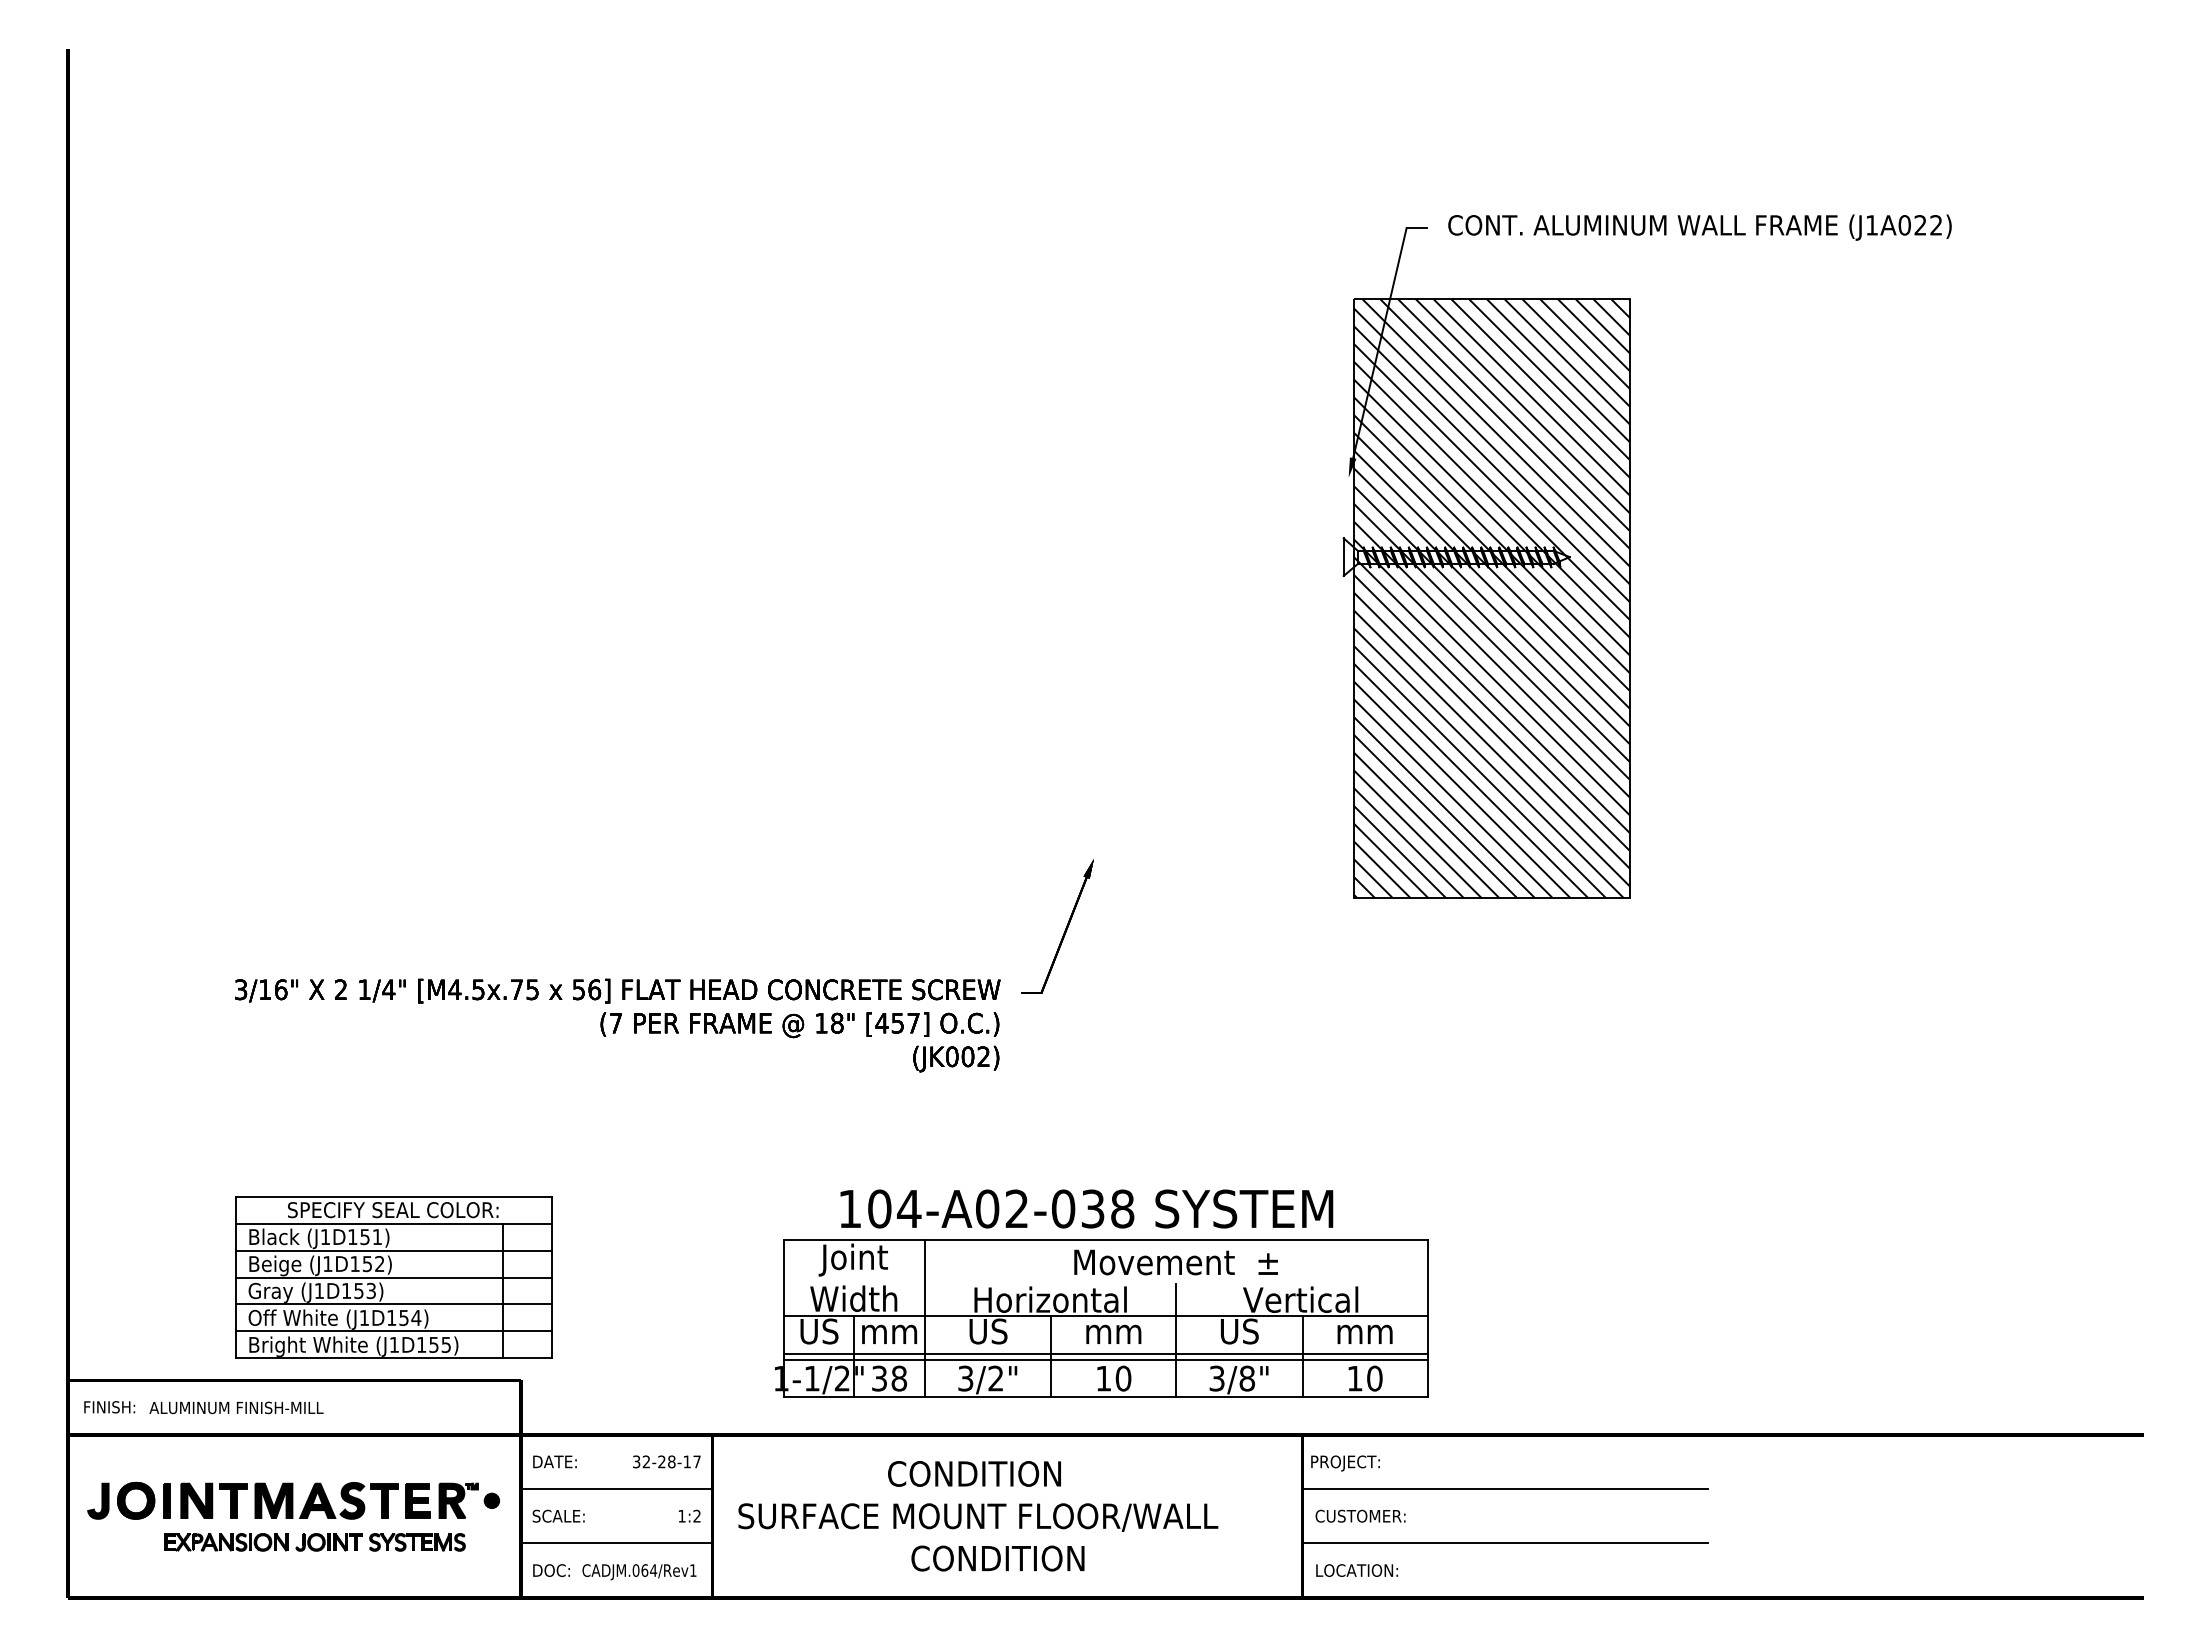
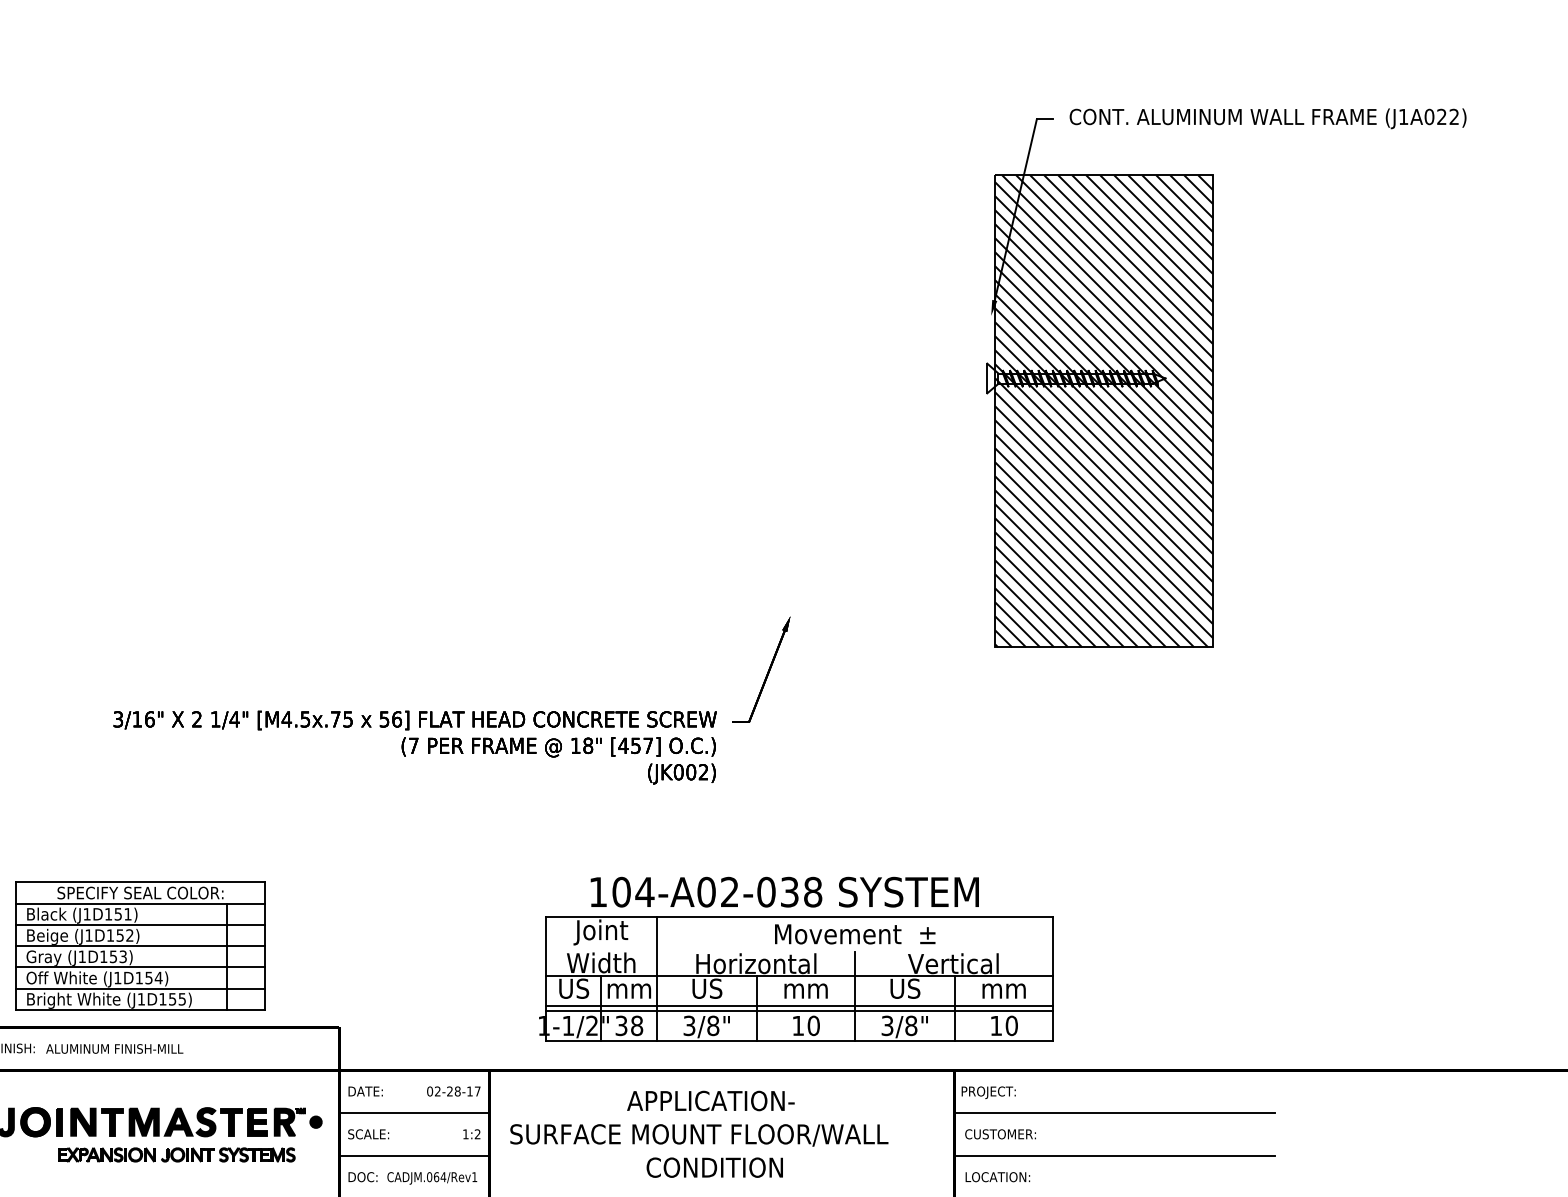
part: (393, 1277) -> (140, 946), moved
text: (995, 1378) -> (712, 1025), 3/2" -> 3/8"
text: (636, 1461) -> (429, 1091), 32-28-17 -> 02-28-17
text: (992, 1473) -> (710, 1100), CONDITION -> APPLICATION-

